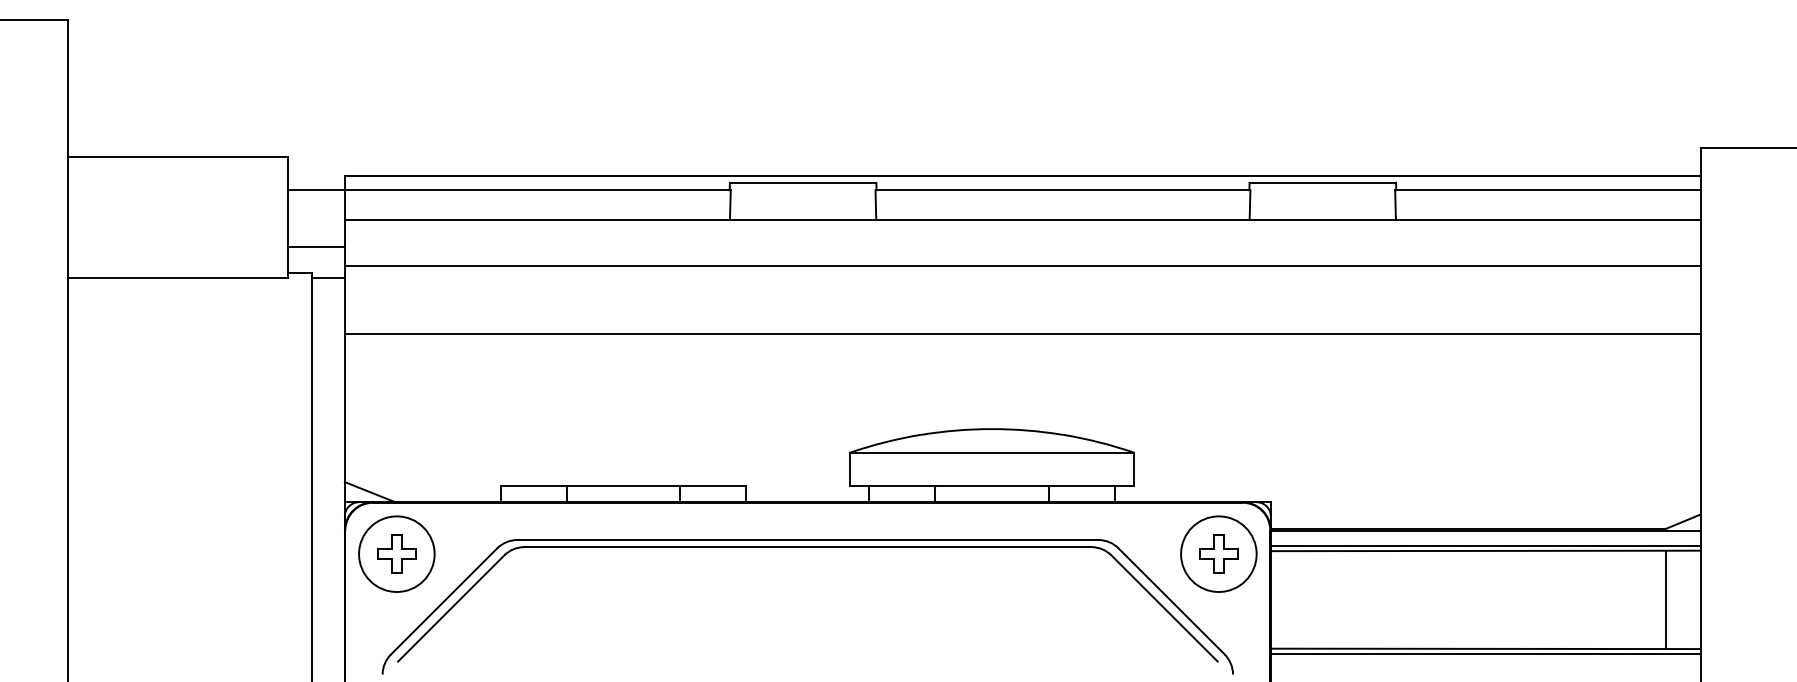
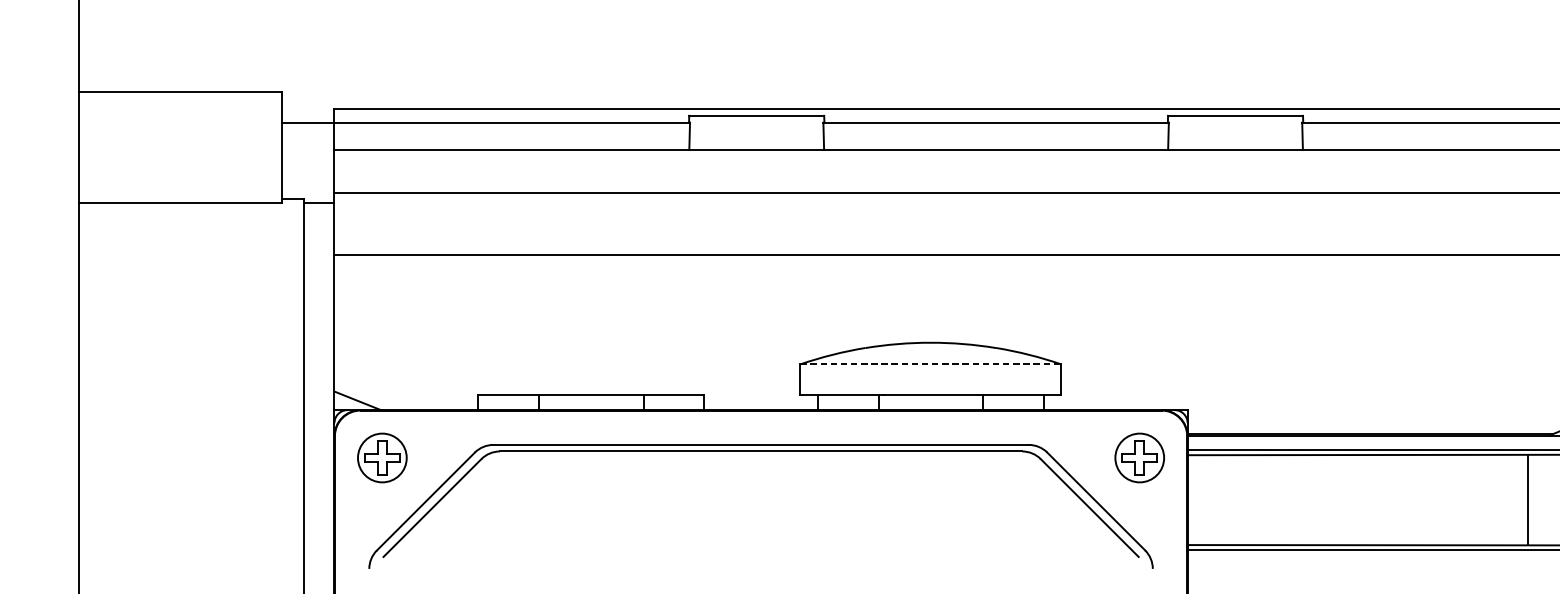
line: (316, 247) -> (308, 175), removed
line: (992, 452) -> (931, 364), solid -> dashed
circle: (396, 553) -> (382, 457), size x0.7
circle: (1218, 553) -> (1139, 457), size x0.7
line: (1666, 599) -> (1528, 499), moved

